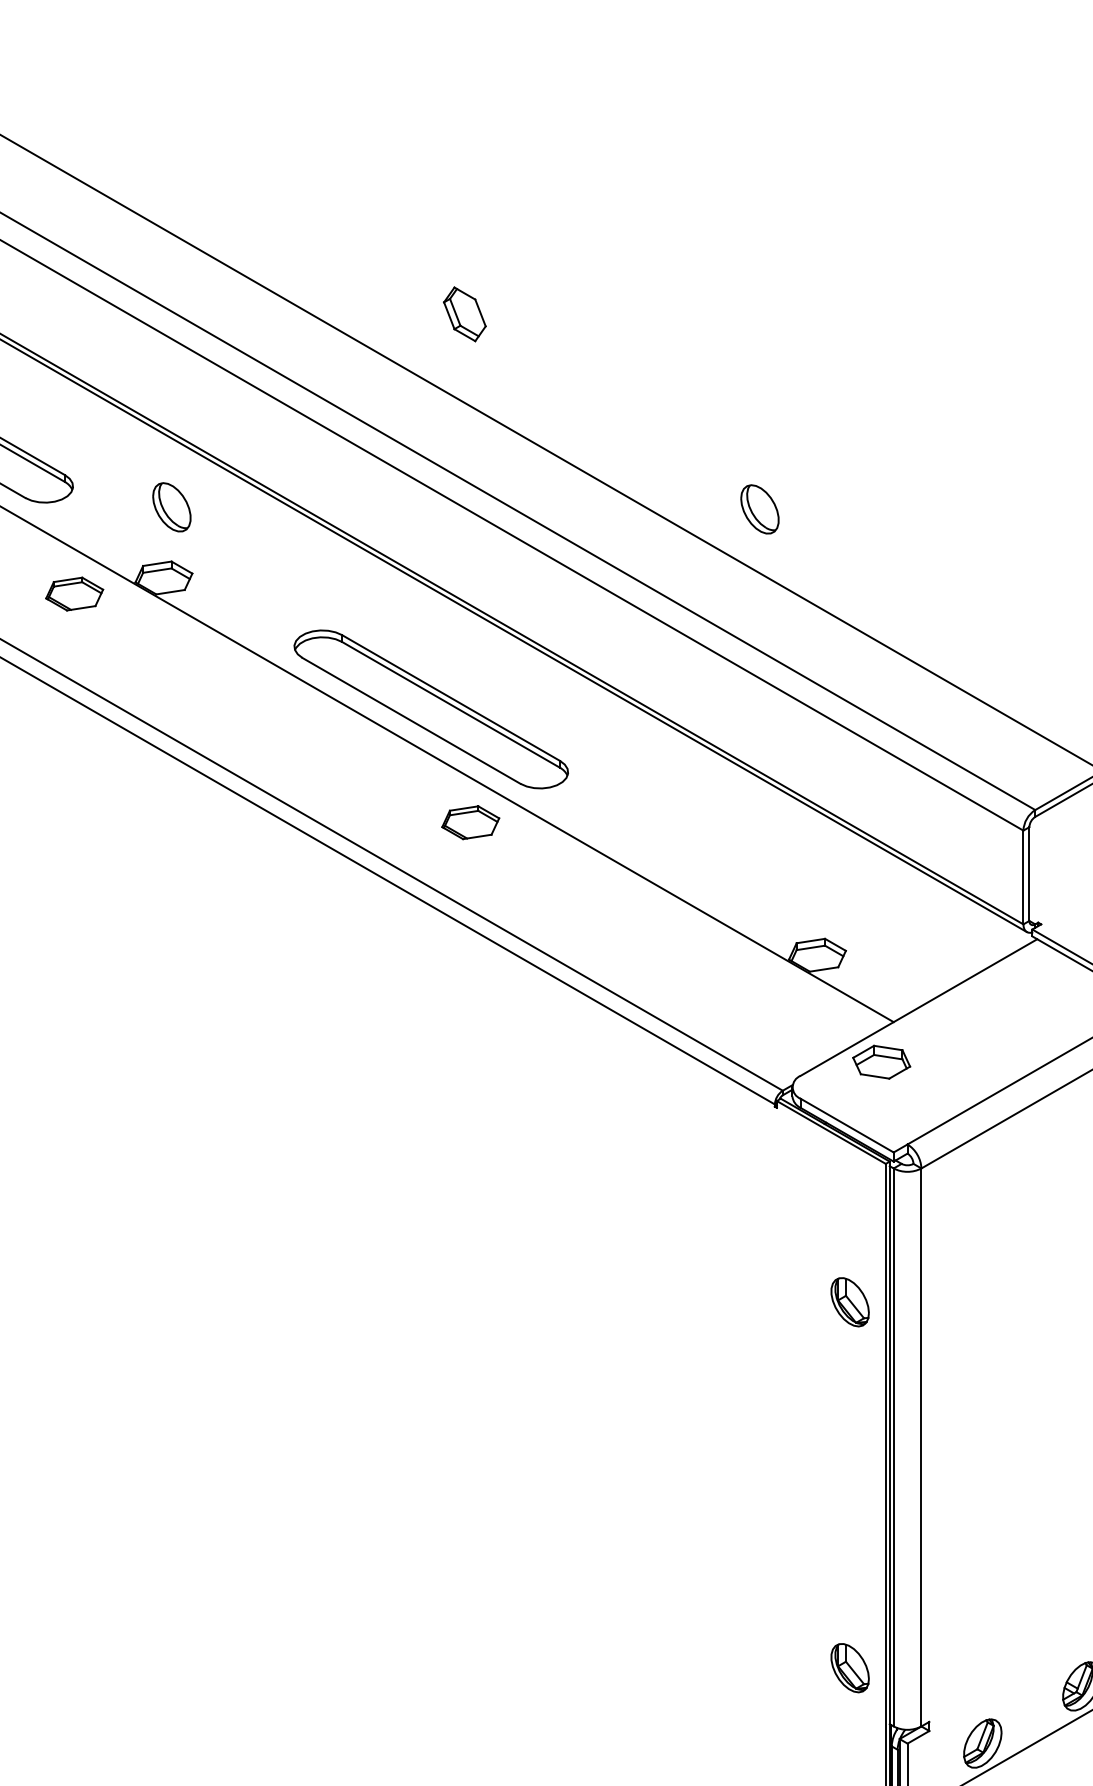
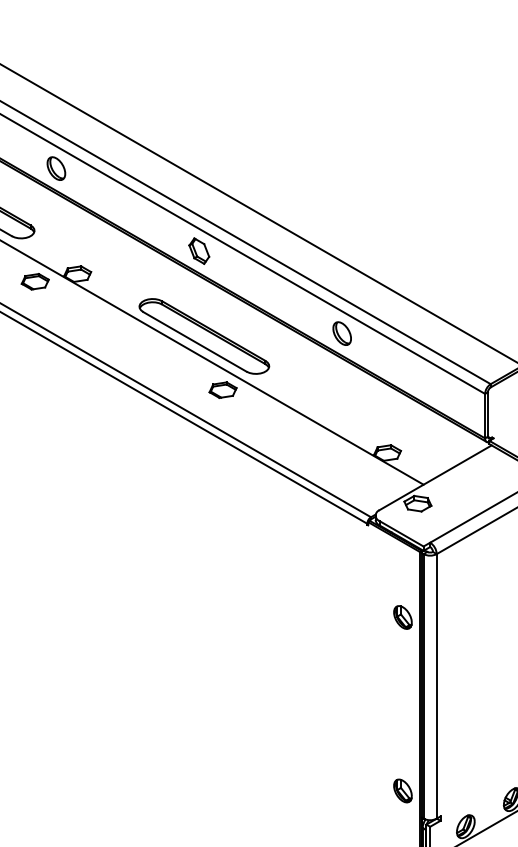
part: (465, 312) -> (199, 250), moved
part: (172, 507) -> (56, 168), moved
part: (758, 509) -> (341, 333), moved

